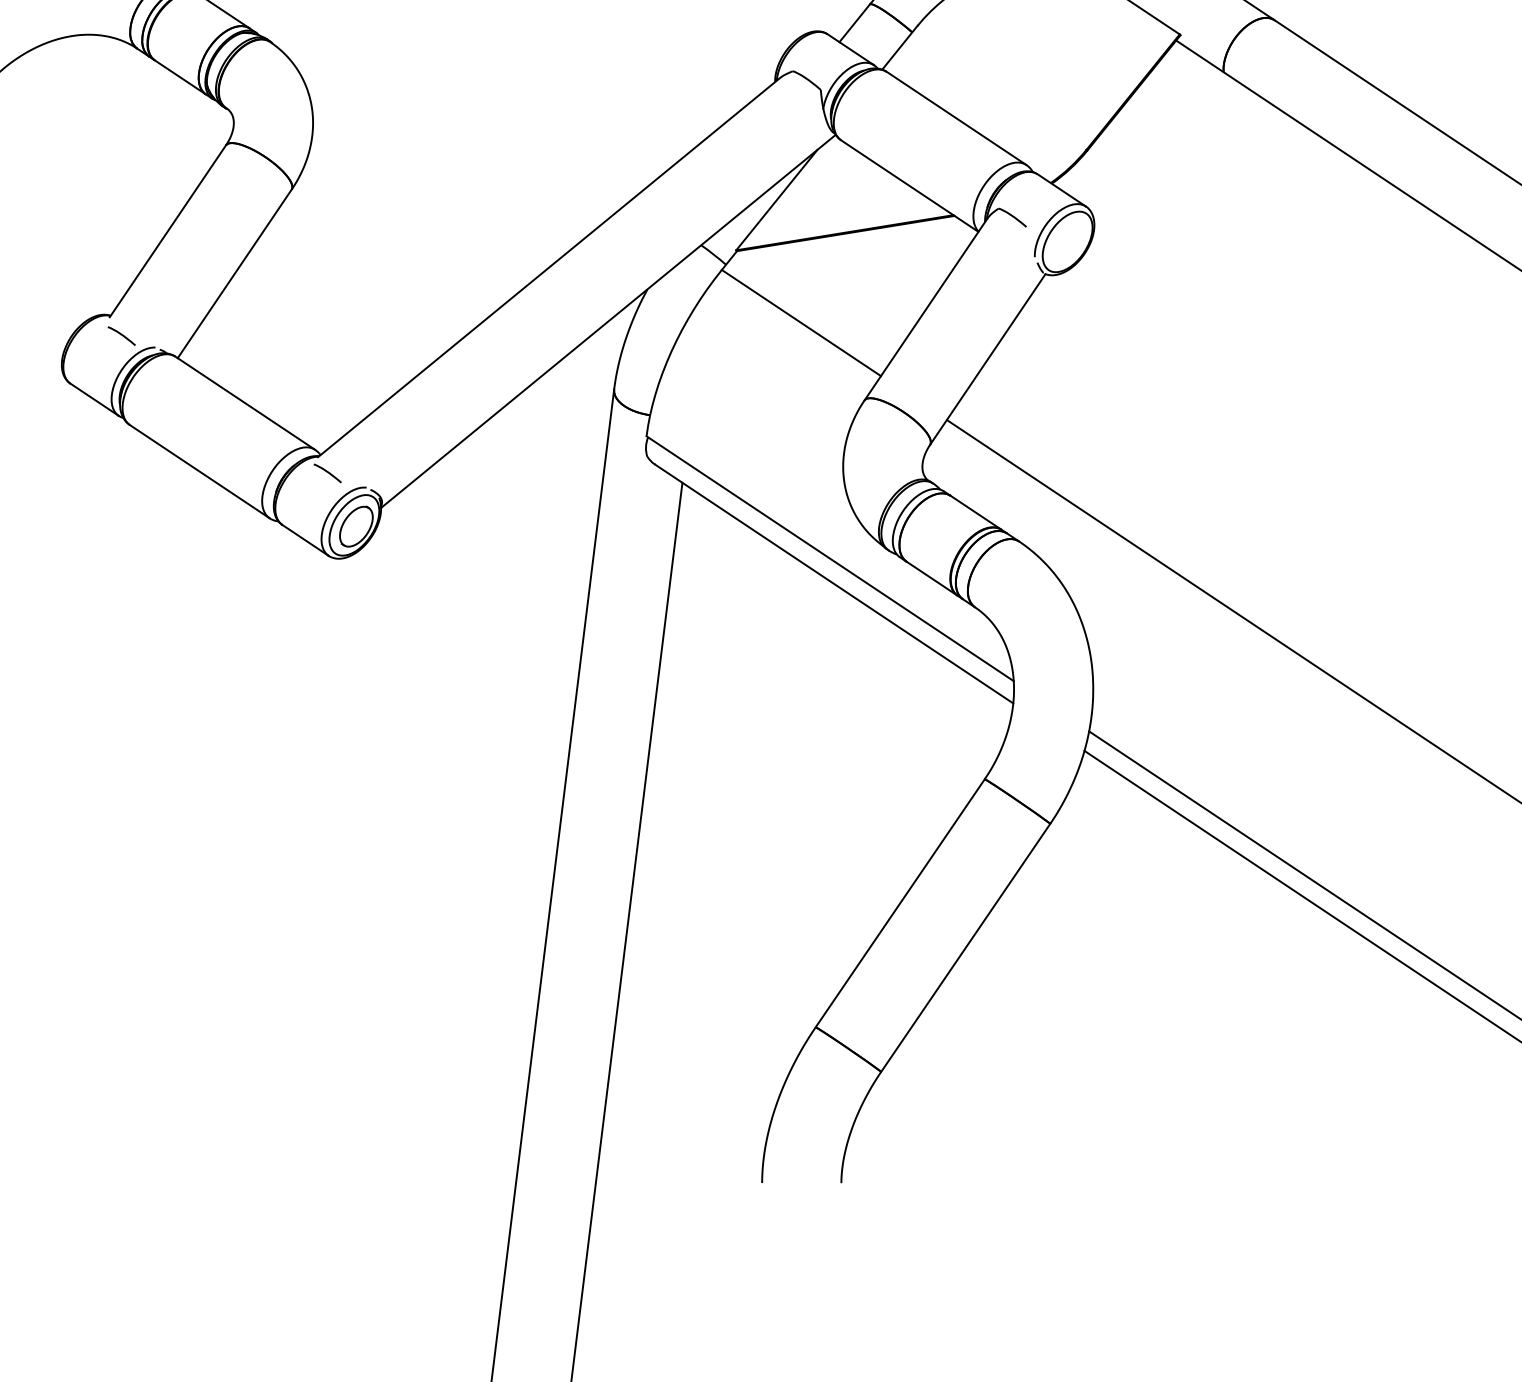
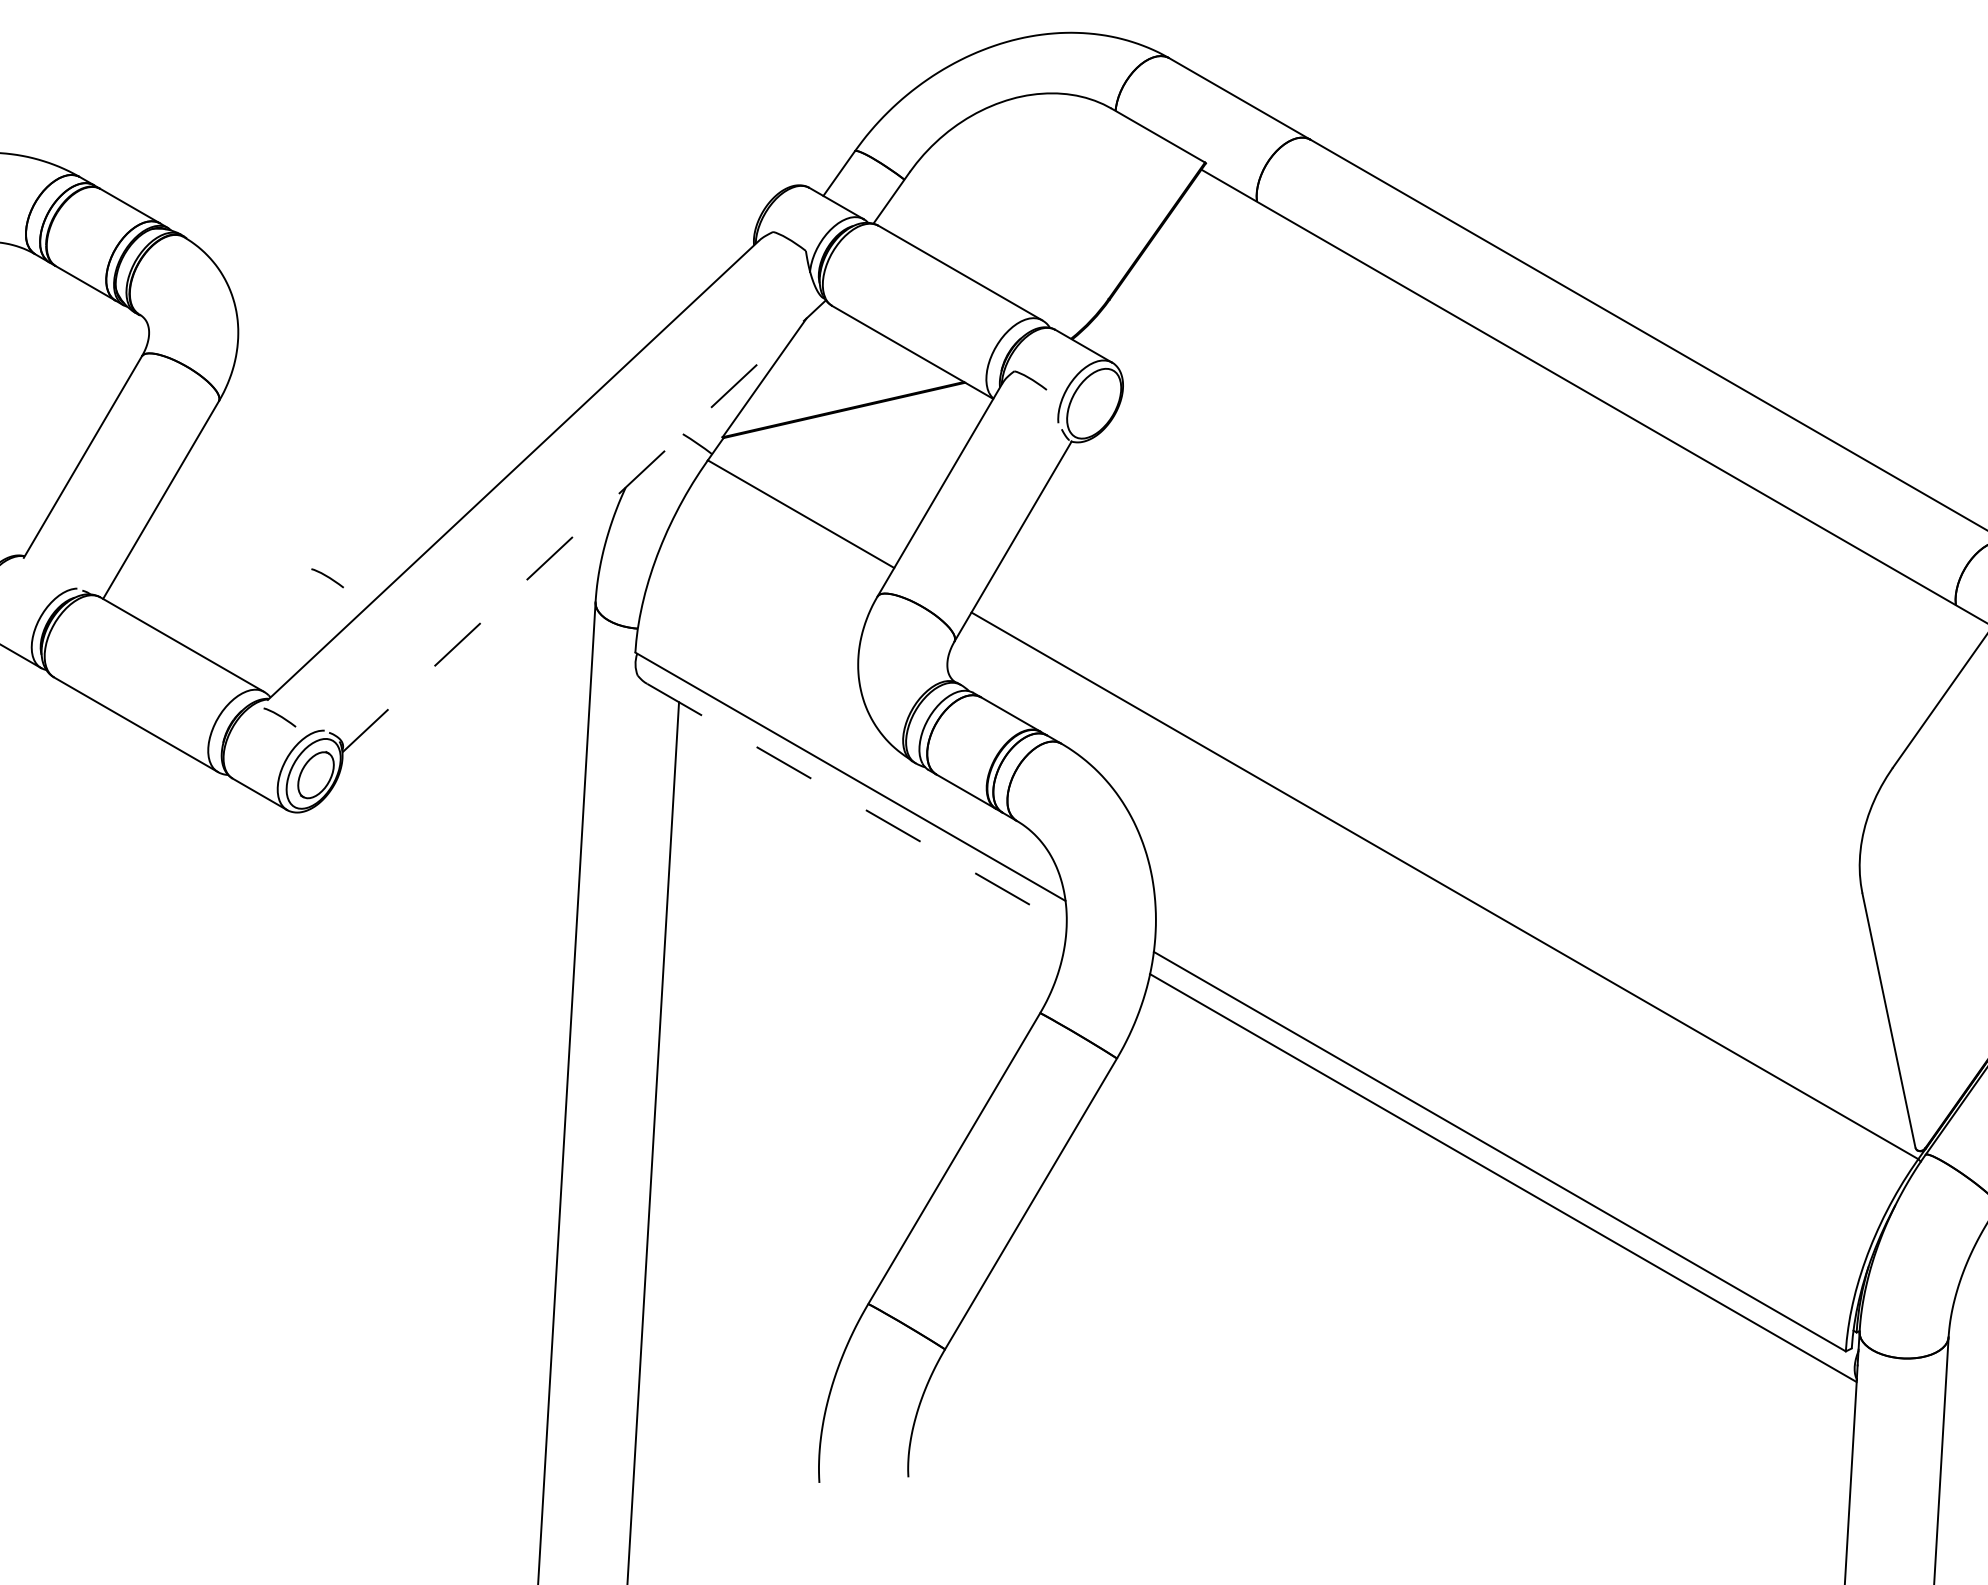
line: (608, 321) -> (584, 526), solid -> dashed
curve: (121, 335) -> (327, 577), moved
line: (834, 584) -> (857, 805), solid -> dashed

